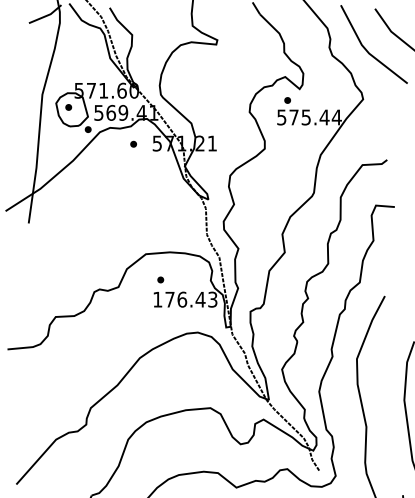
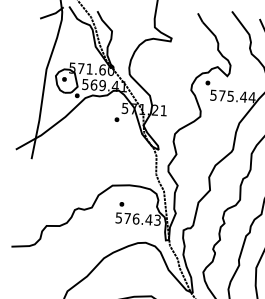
part: (287, 100) -> (207, 83), moved
part: (133, 143) -> (116, 119), moved
text: (157, 299) -> (118, 217), 176.43 -> 576.43

